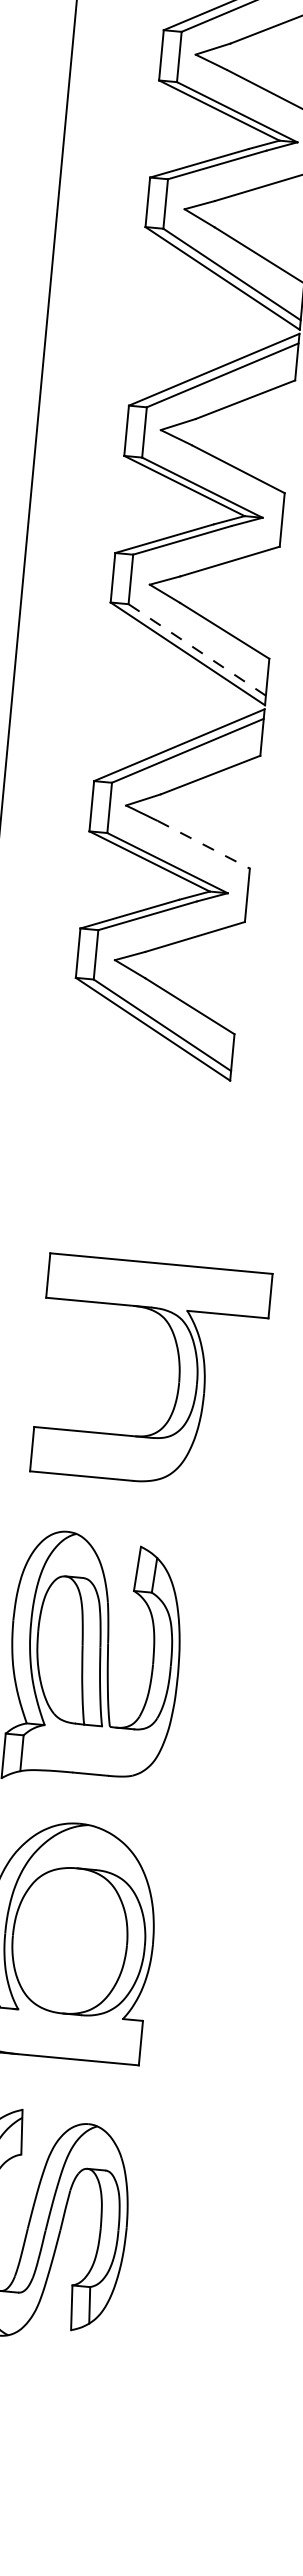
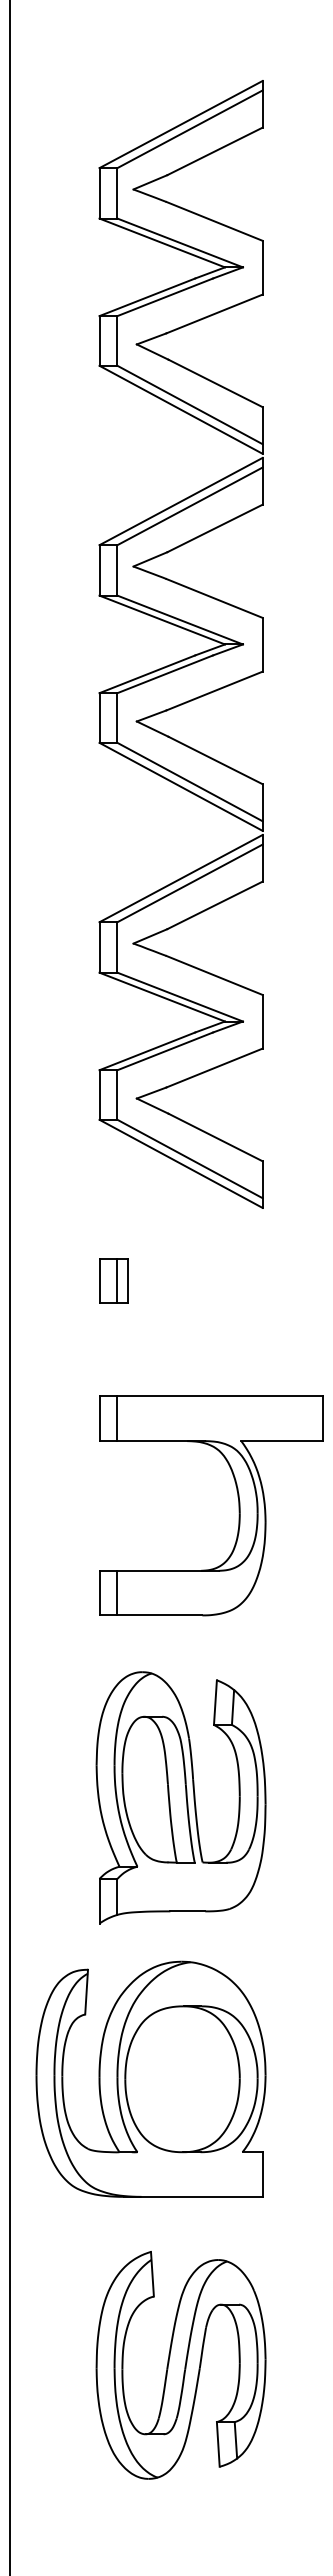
line: (197, 650) -> (190, 782), dashed -> solid
line: (203, 844) -> (214, 975), dashed -> solid
part: (74, 1139) -> (113, 1280), added
line: (66, 1276) -> (117, 1418), added
line: (50, 1450) -> (117, 1592), added

